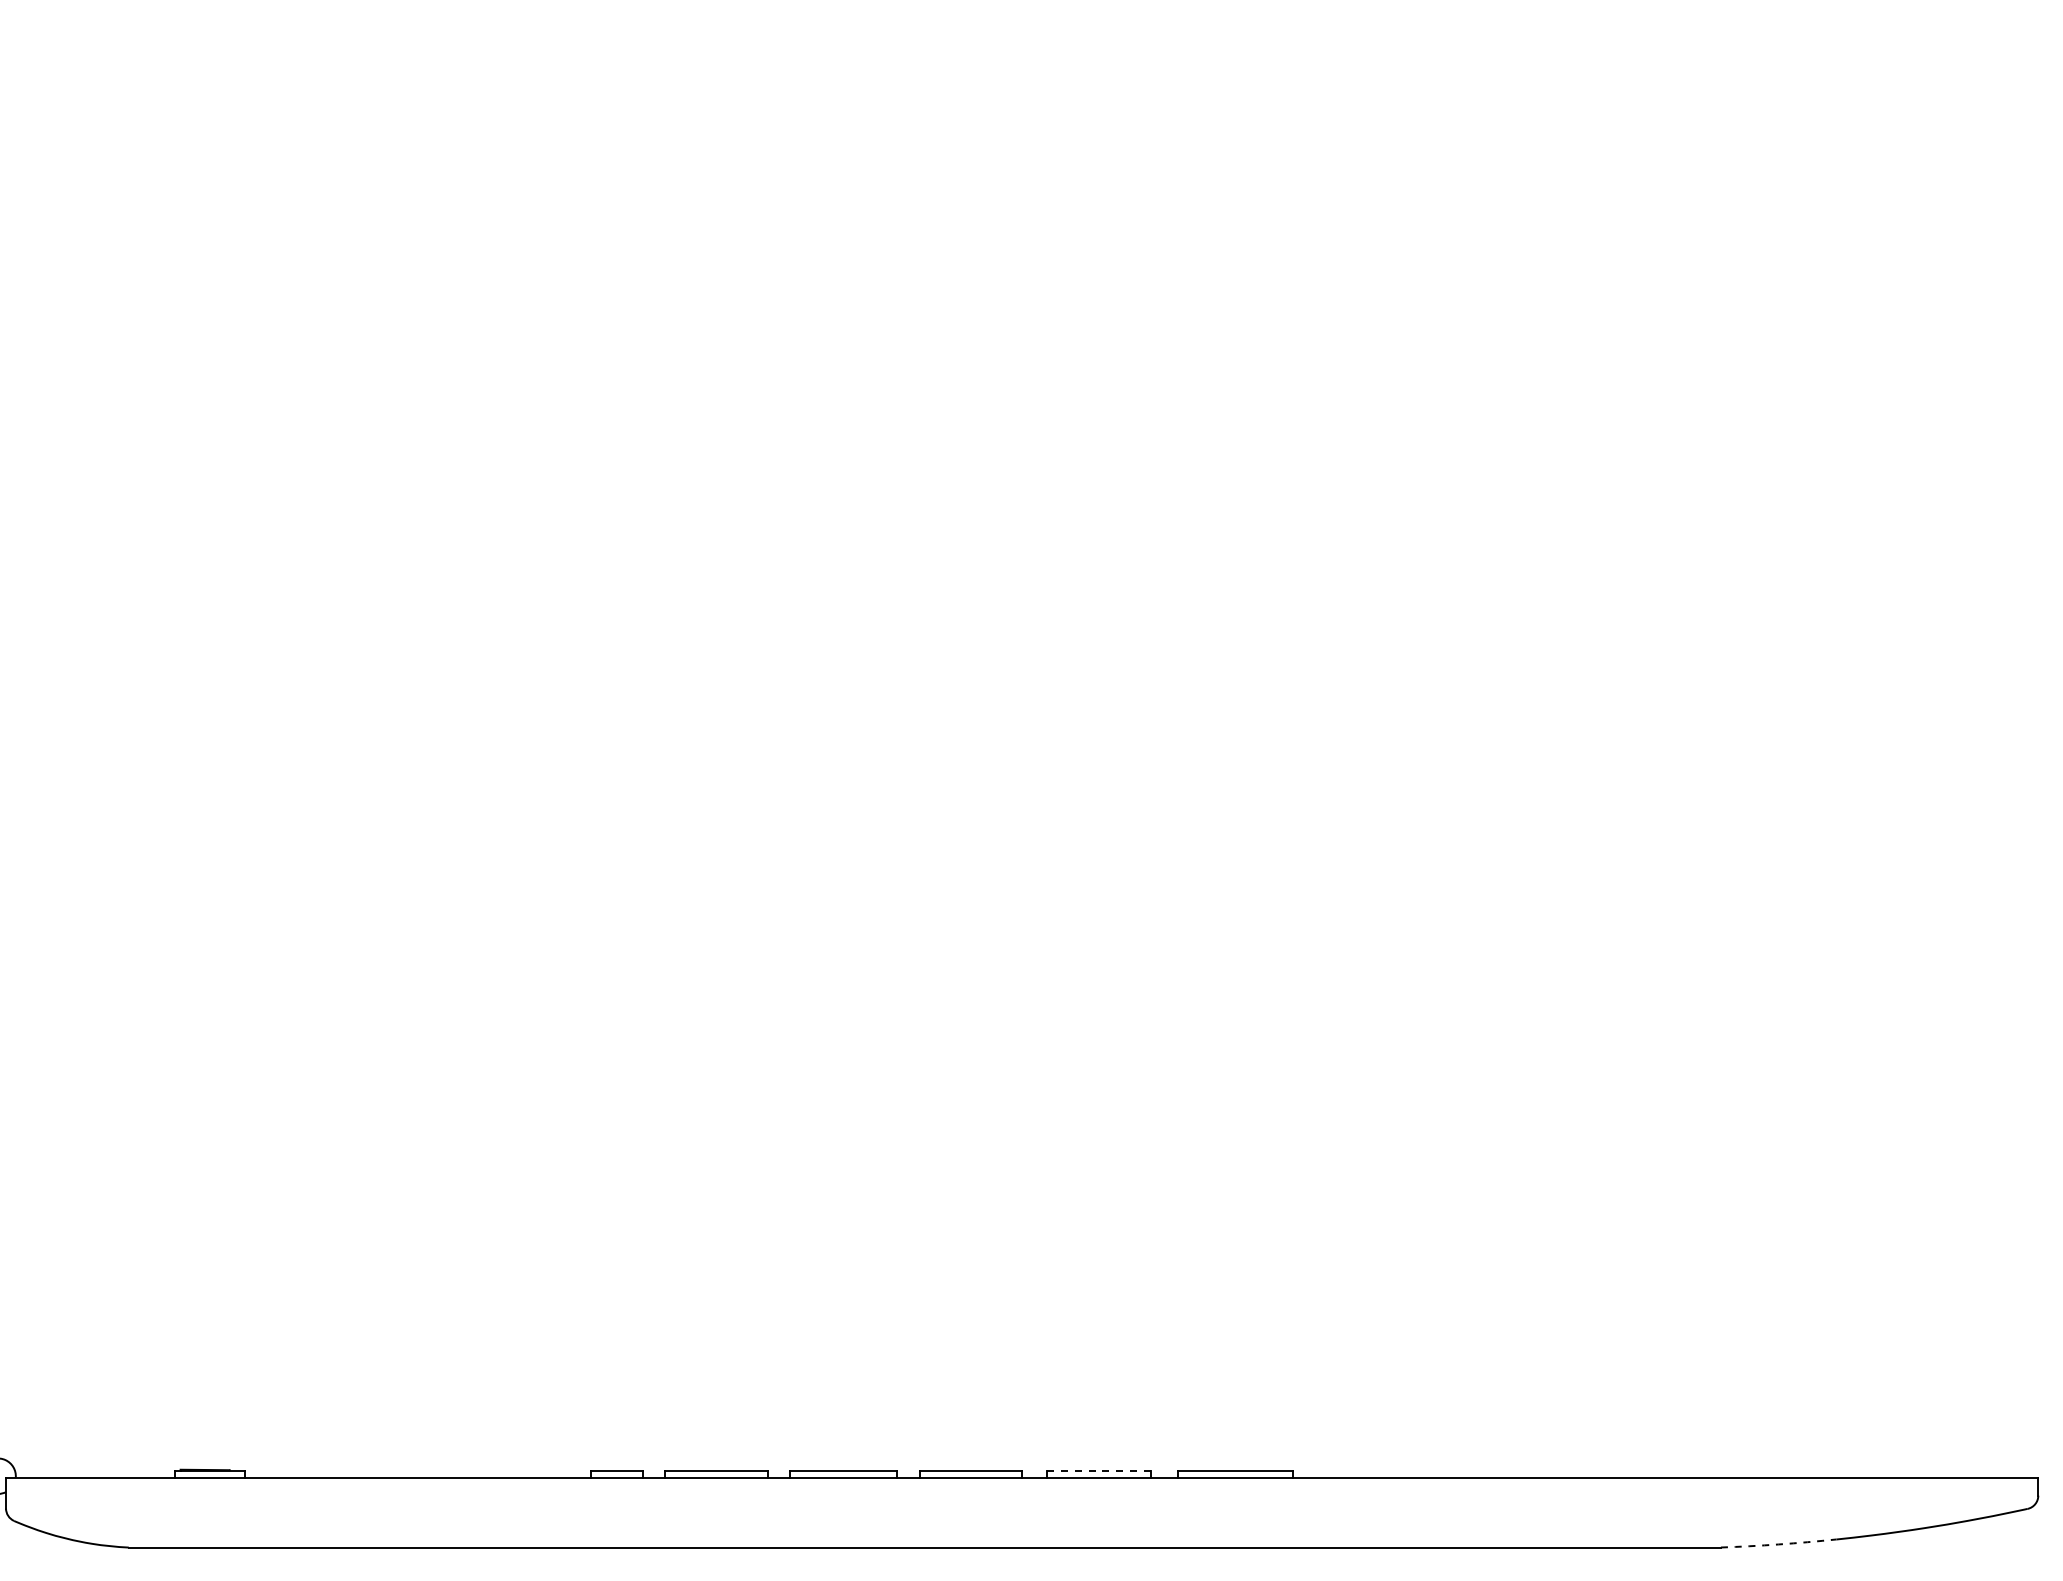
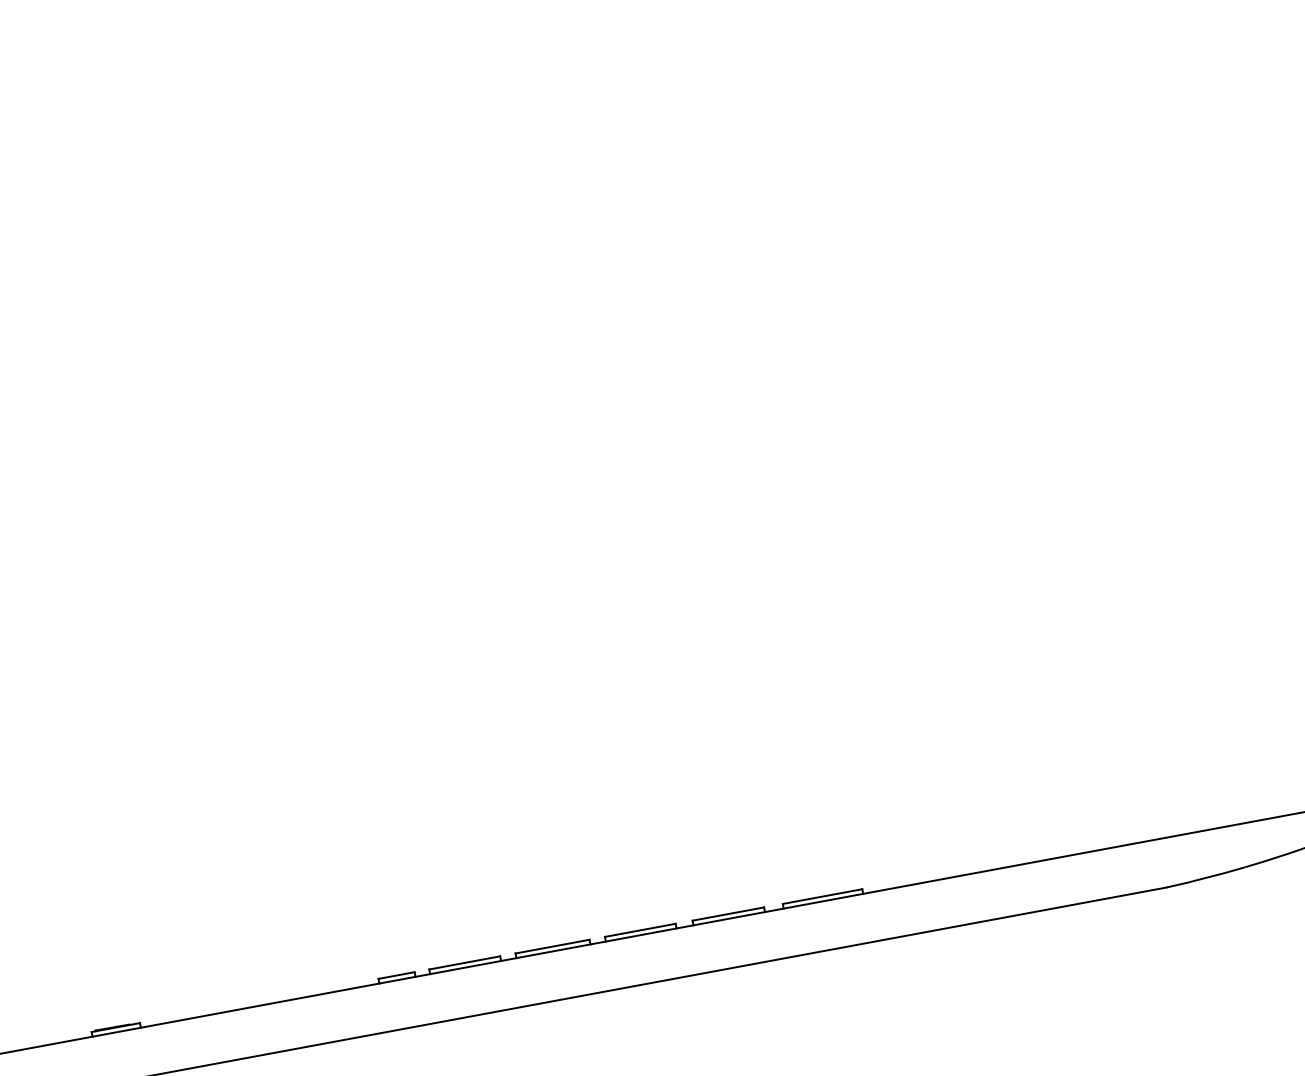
line: (1098, 1470) -> (728, 913), dashed -> solid
arc: (1778, 1544) -> (1206, 878), dashed -> solid

